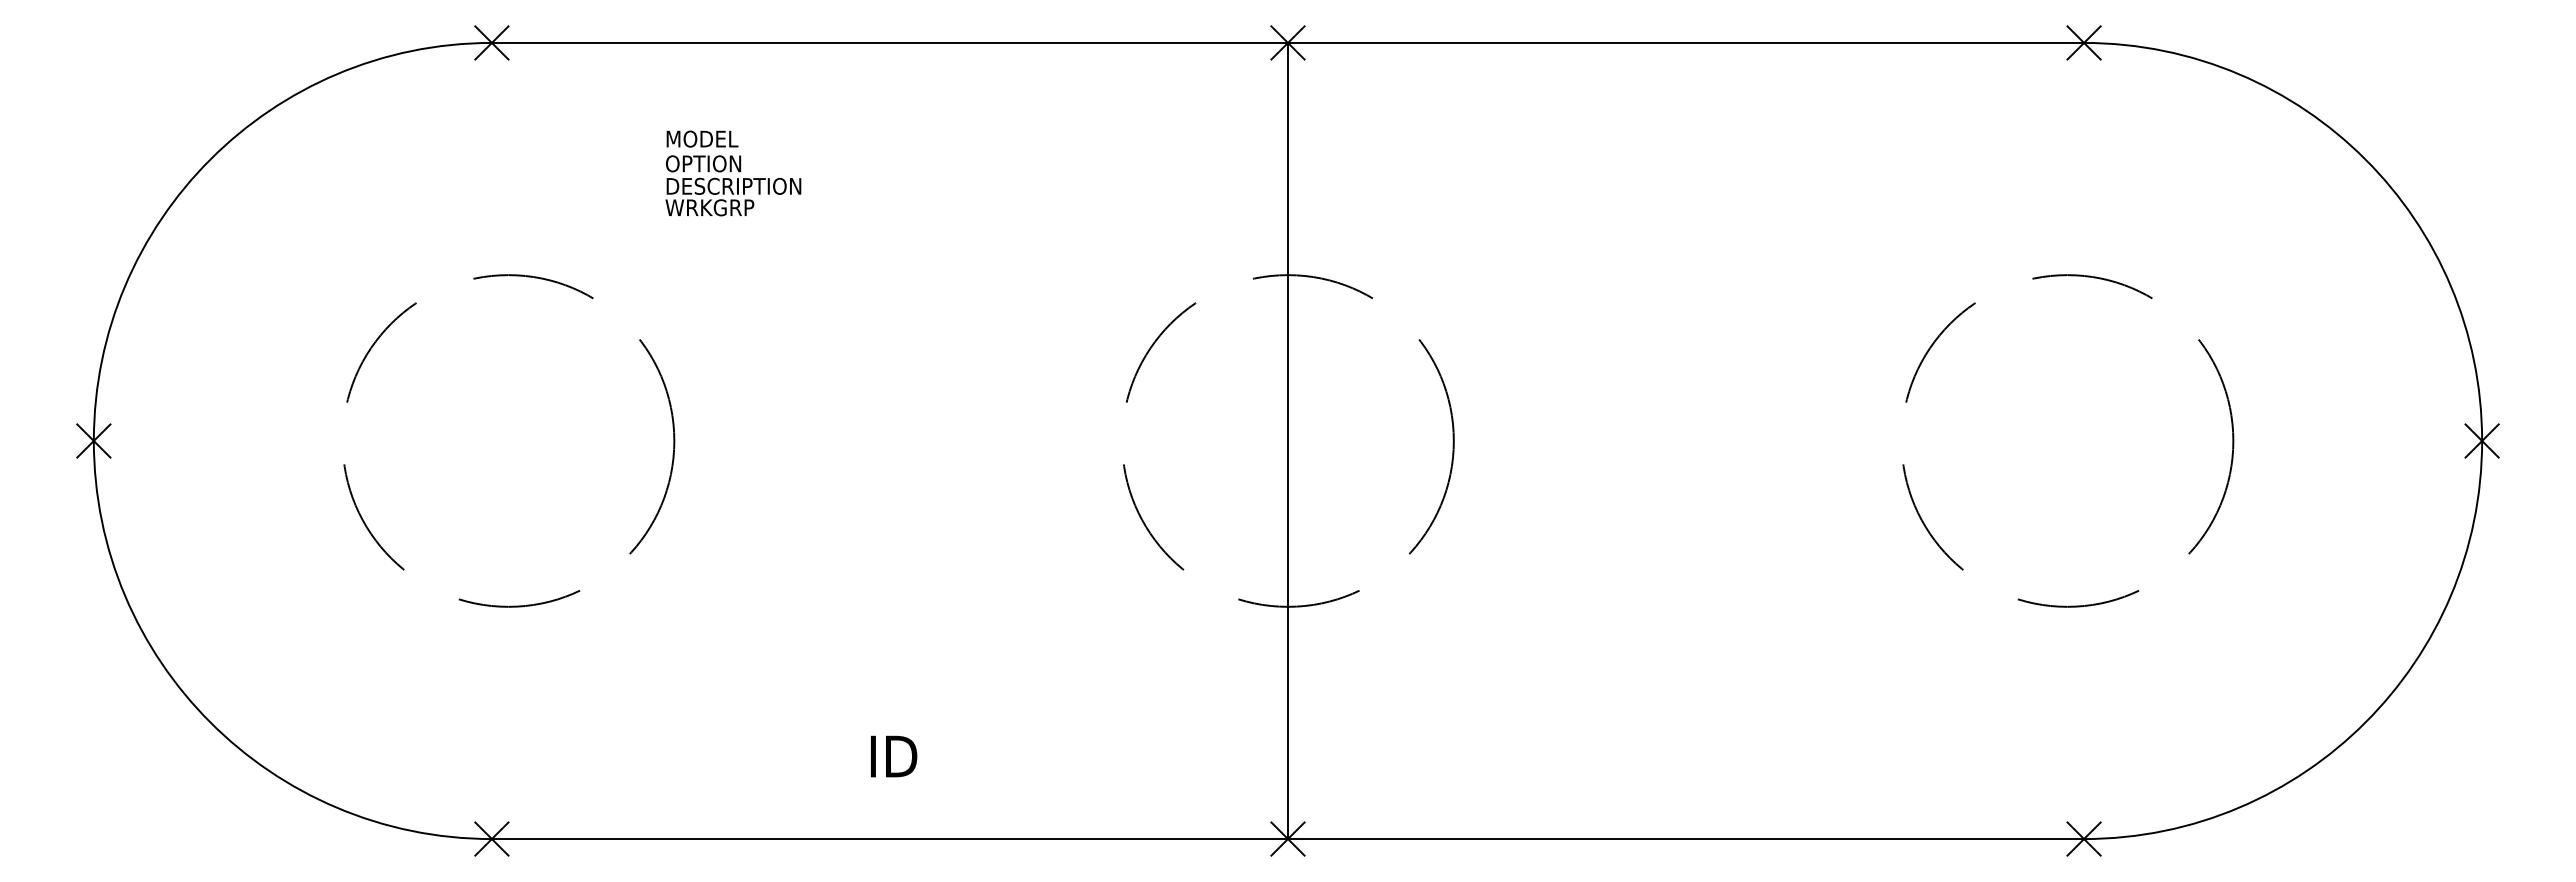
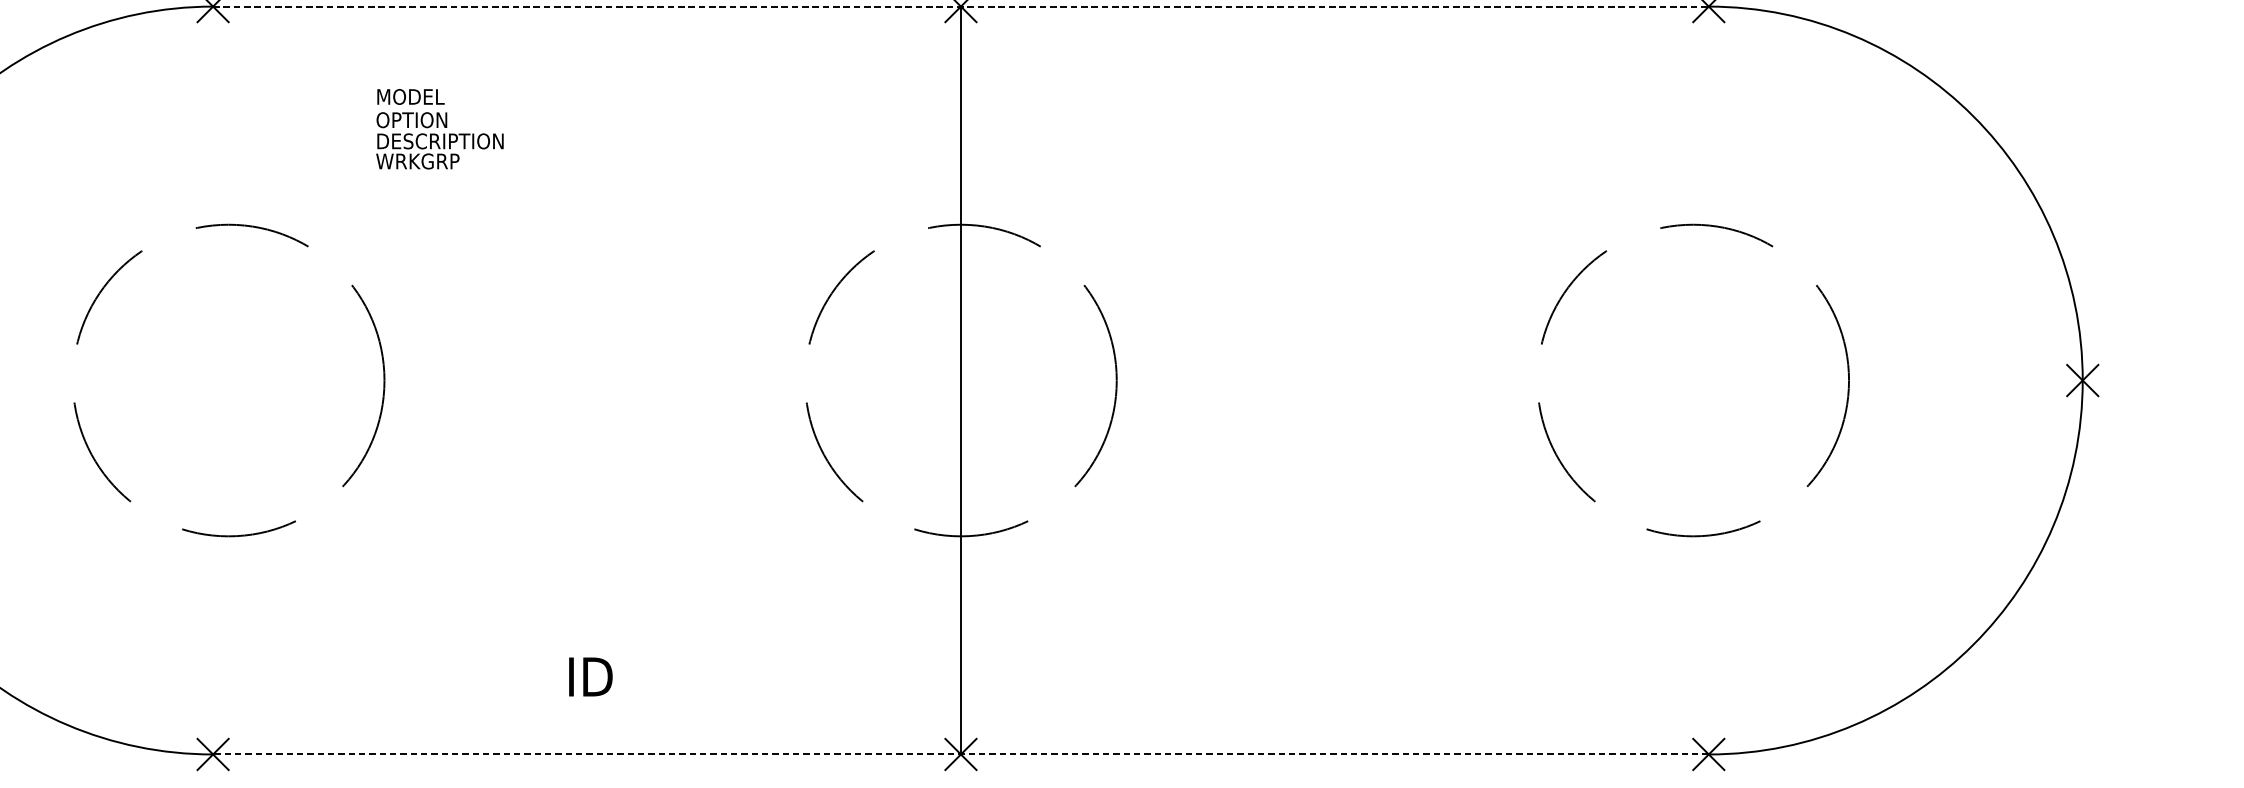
line: (1288, 42) -> (961, 6), solid -> dashed
line: (1287, 839) -> (960, 754), solid -> dashed

